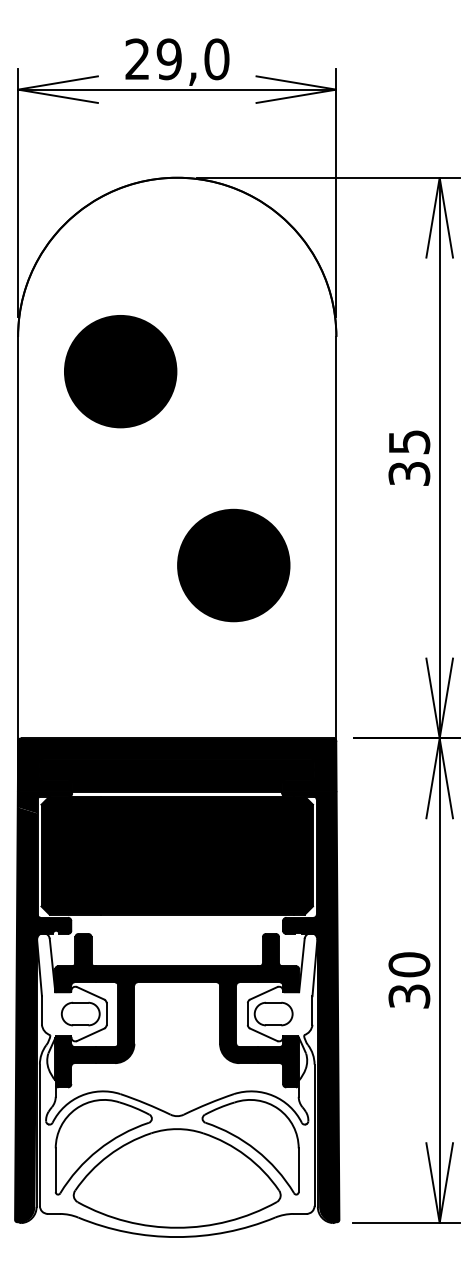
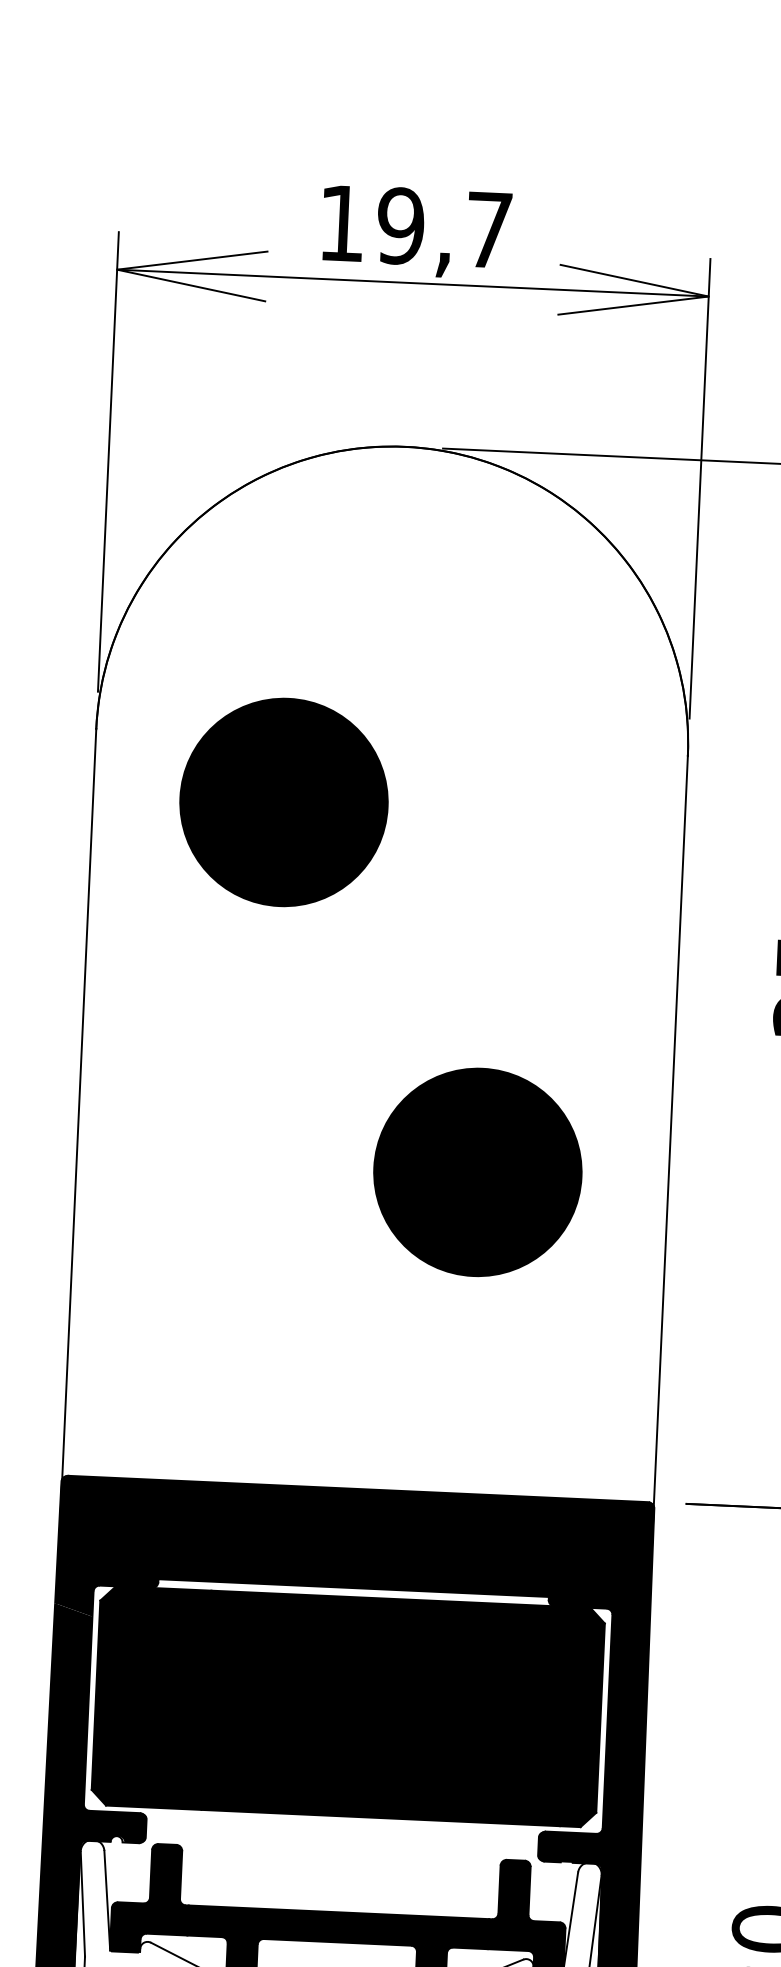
text: (177, 59) -> (415, 227), 29,0 -> 19,7

